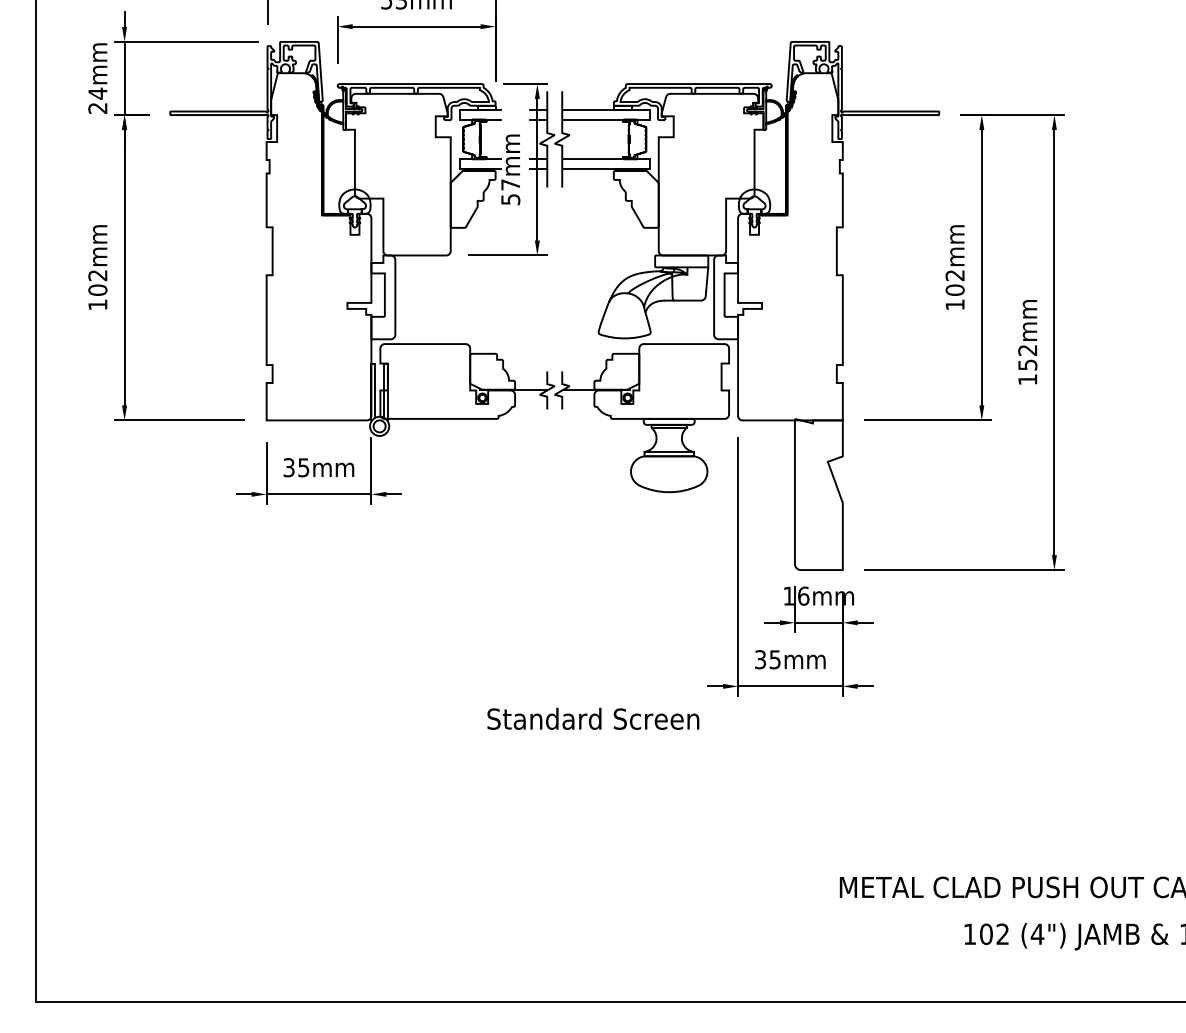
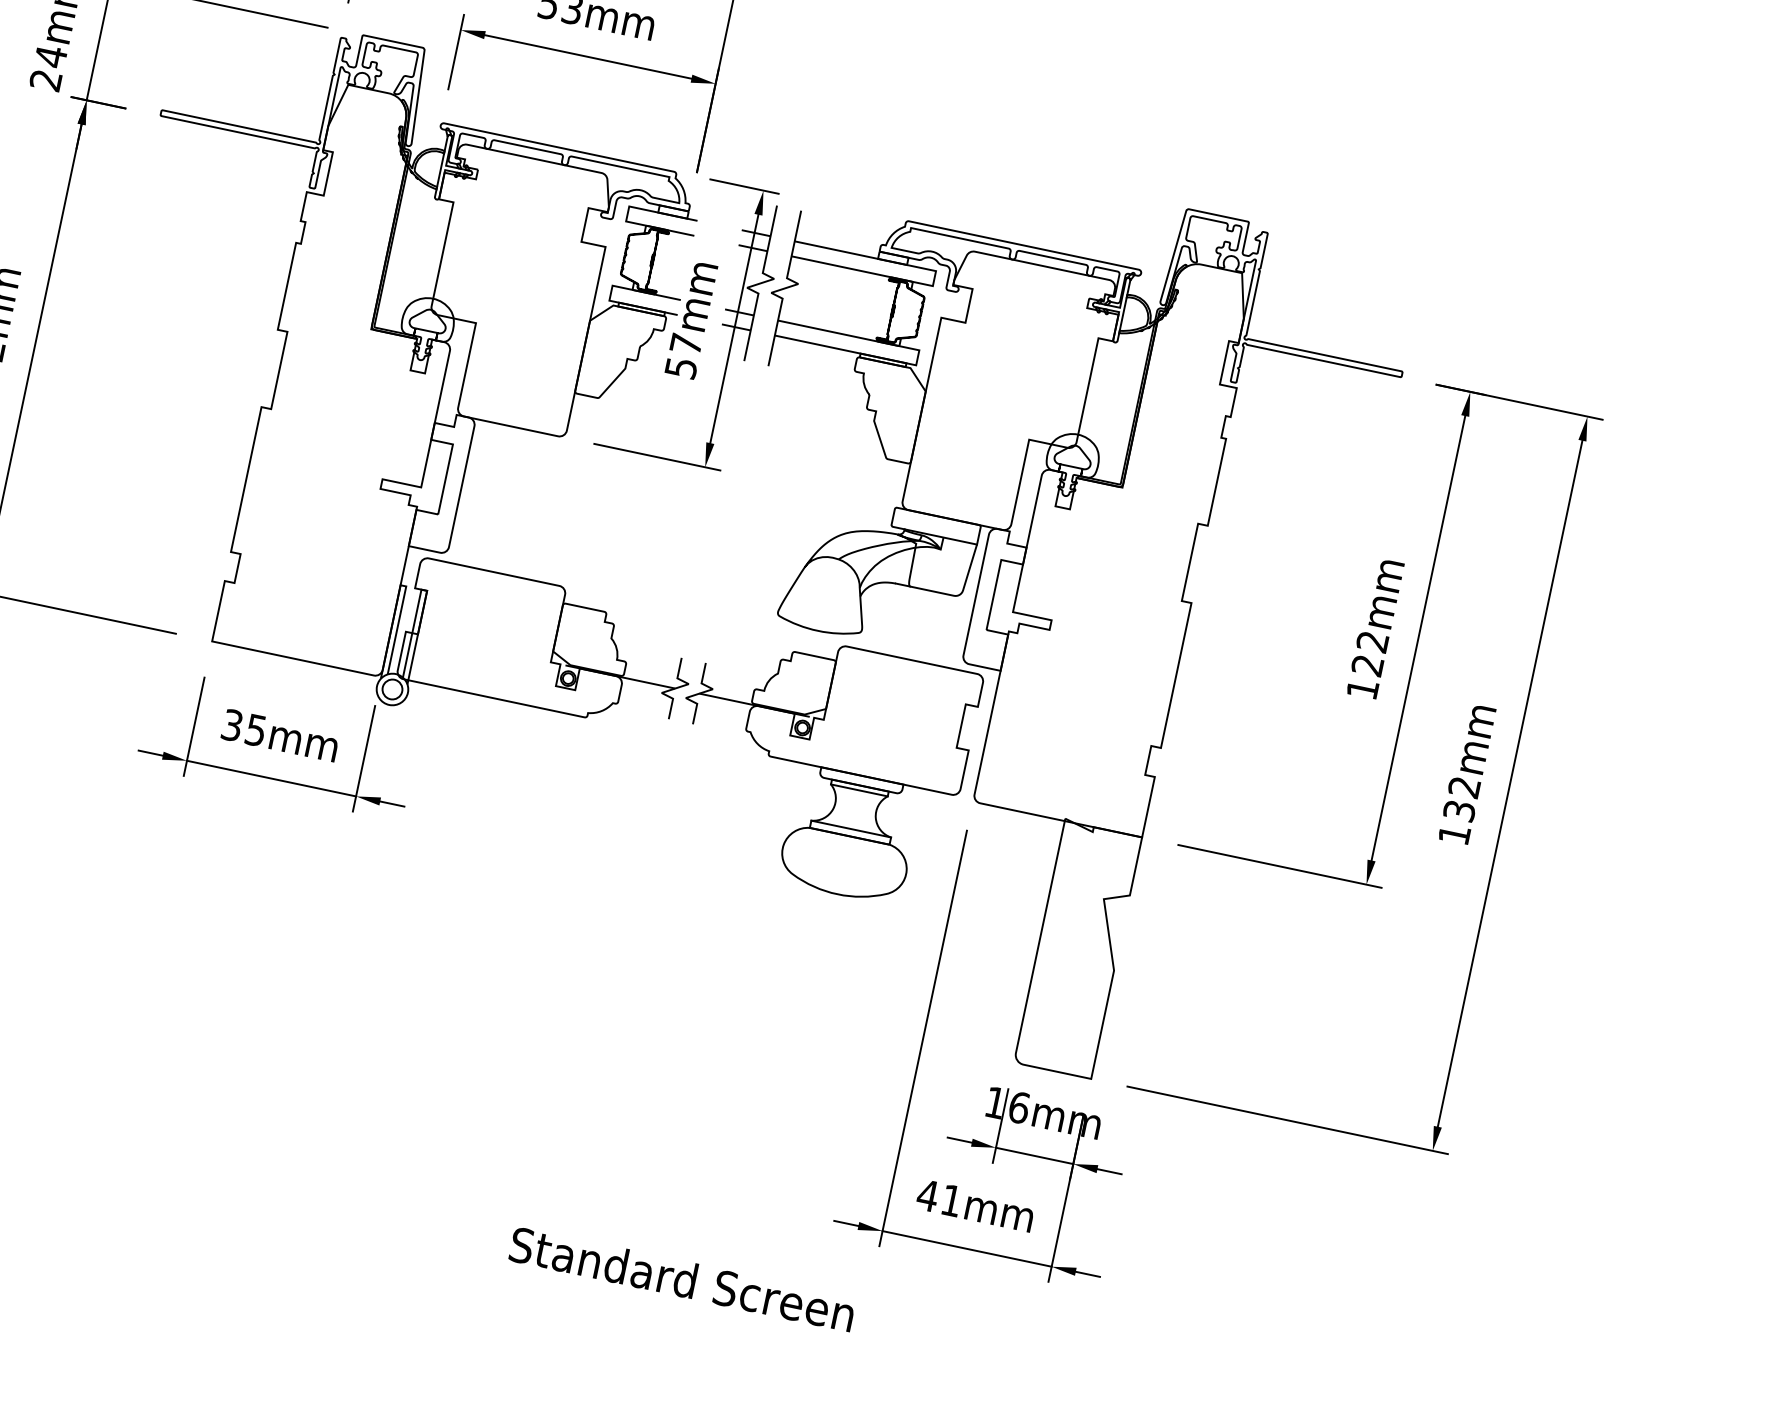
text: (954, 289) -> (1366, 664), 102mm -> 122mm
text: (1027, 364) -> (1459, 809), 152mm -> 132mm
text: (767, 659) -> (939, 1197), 35mm -> 41mm
text: (593, 718) -> (682, 1278), moved

